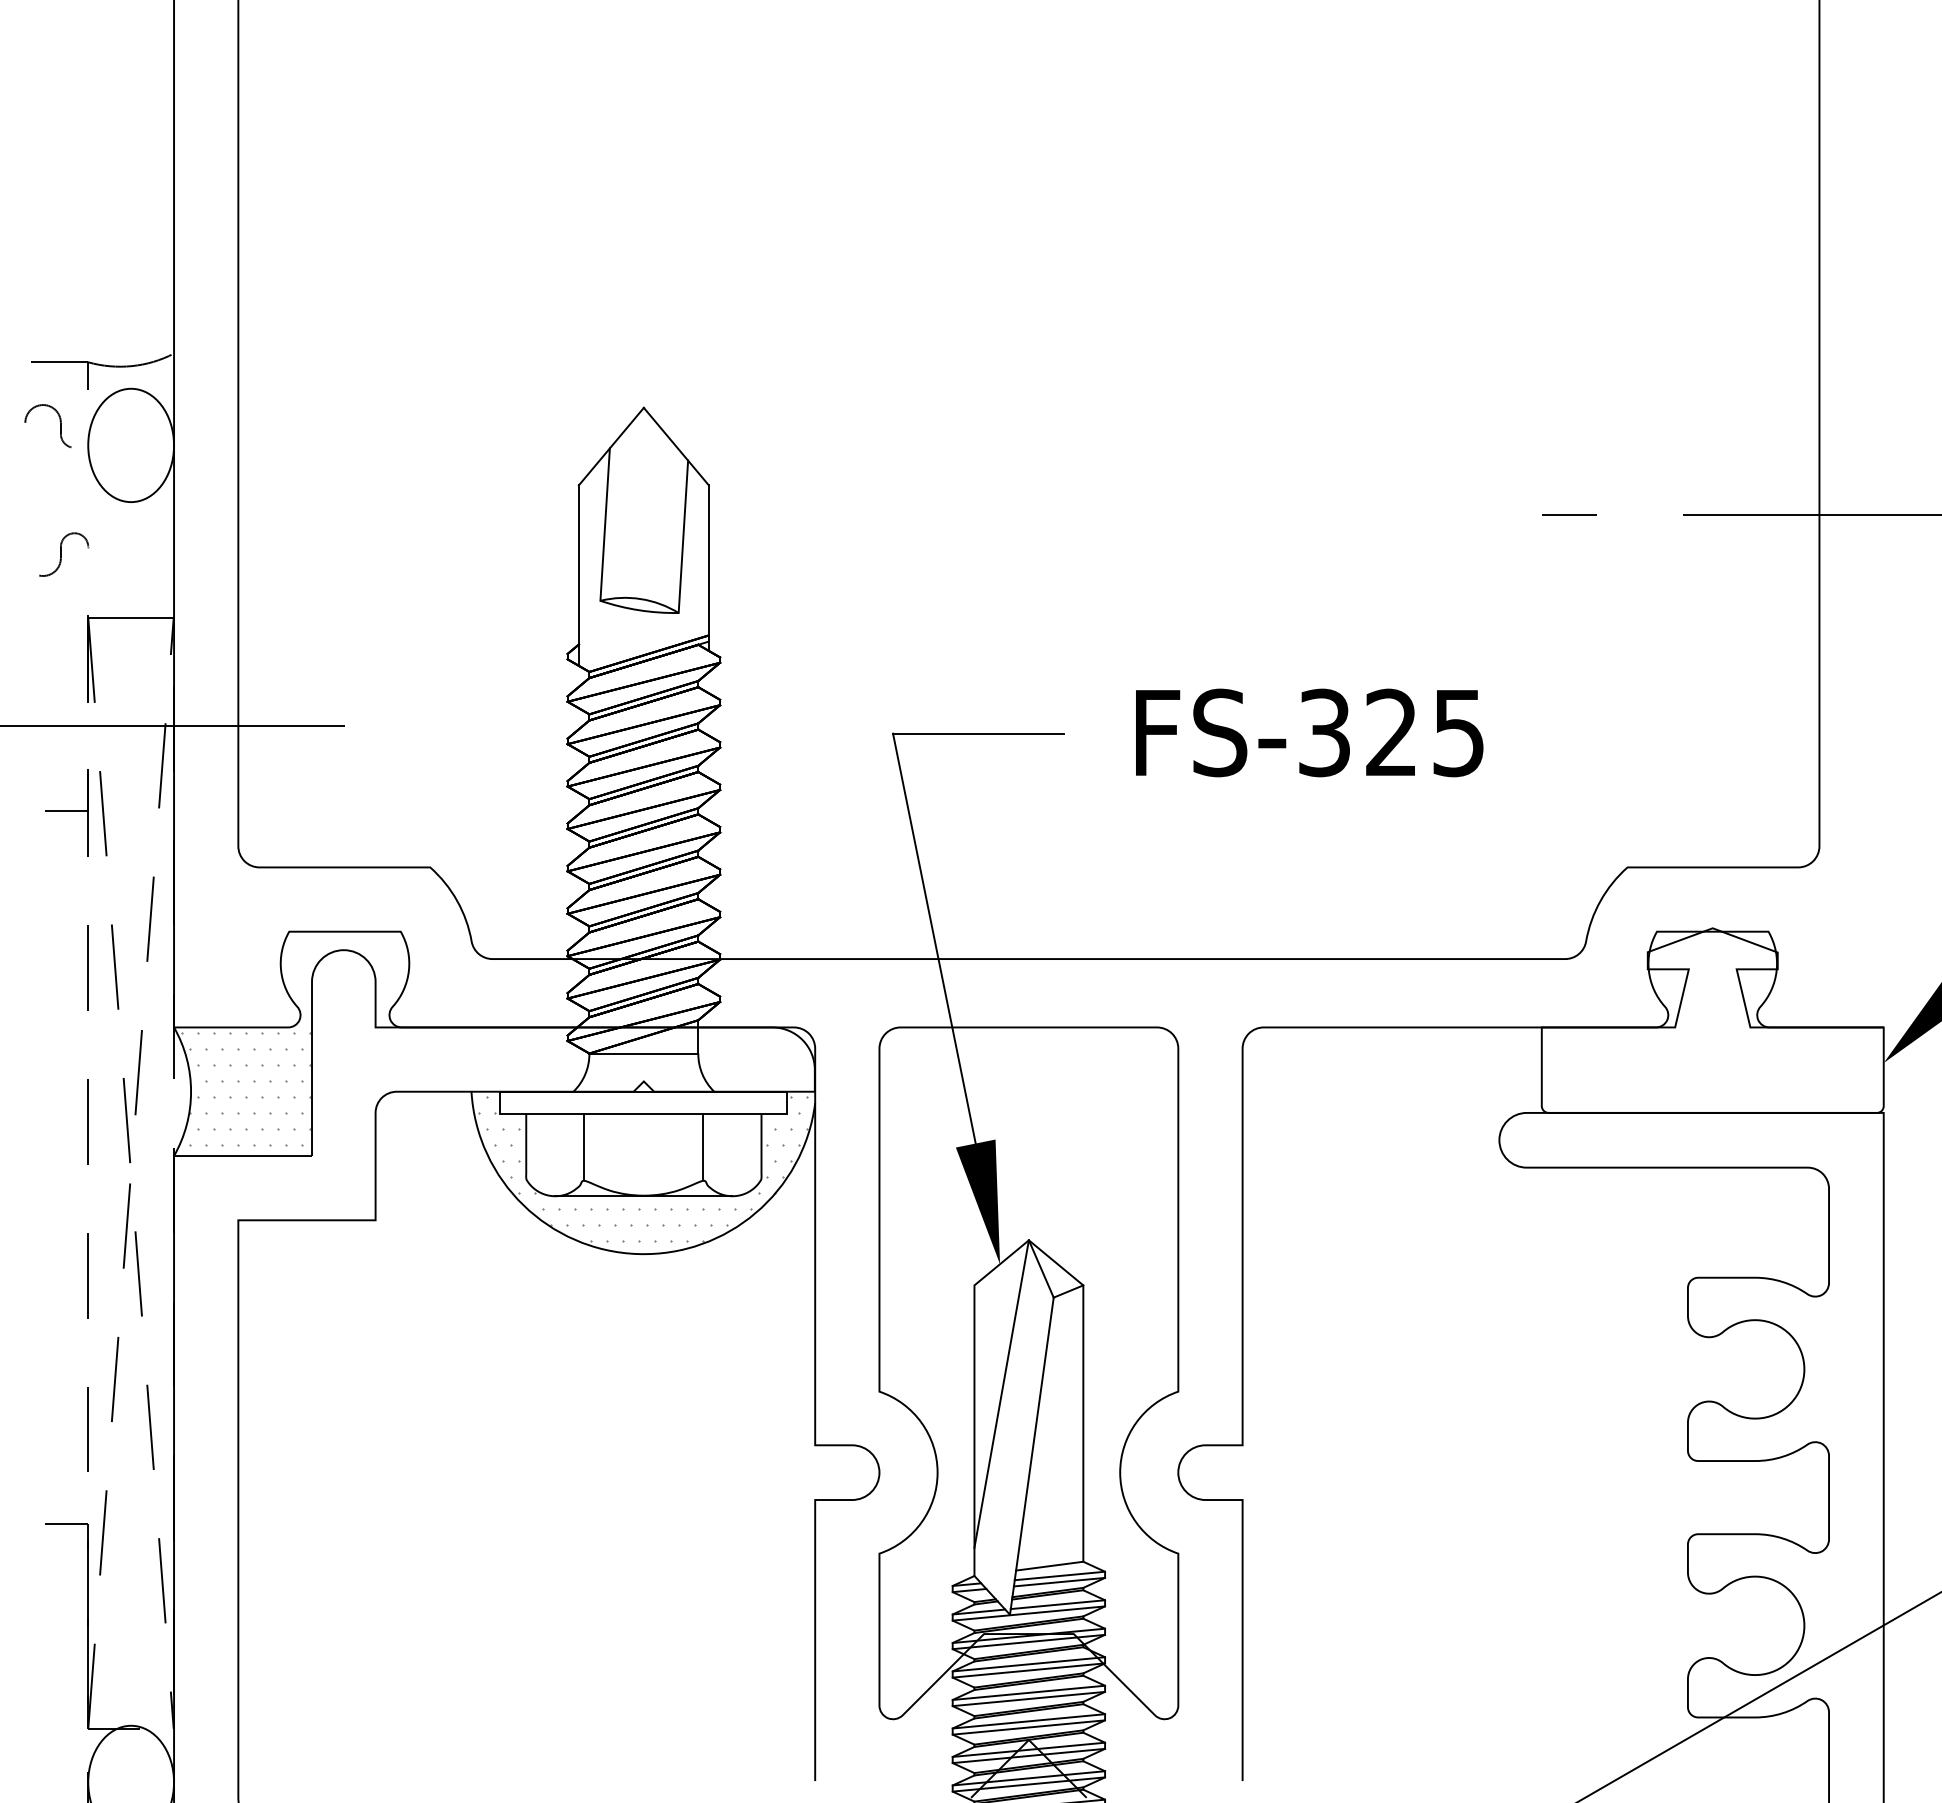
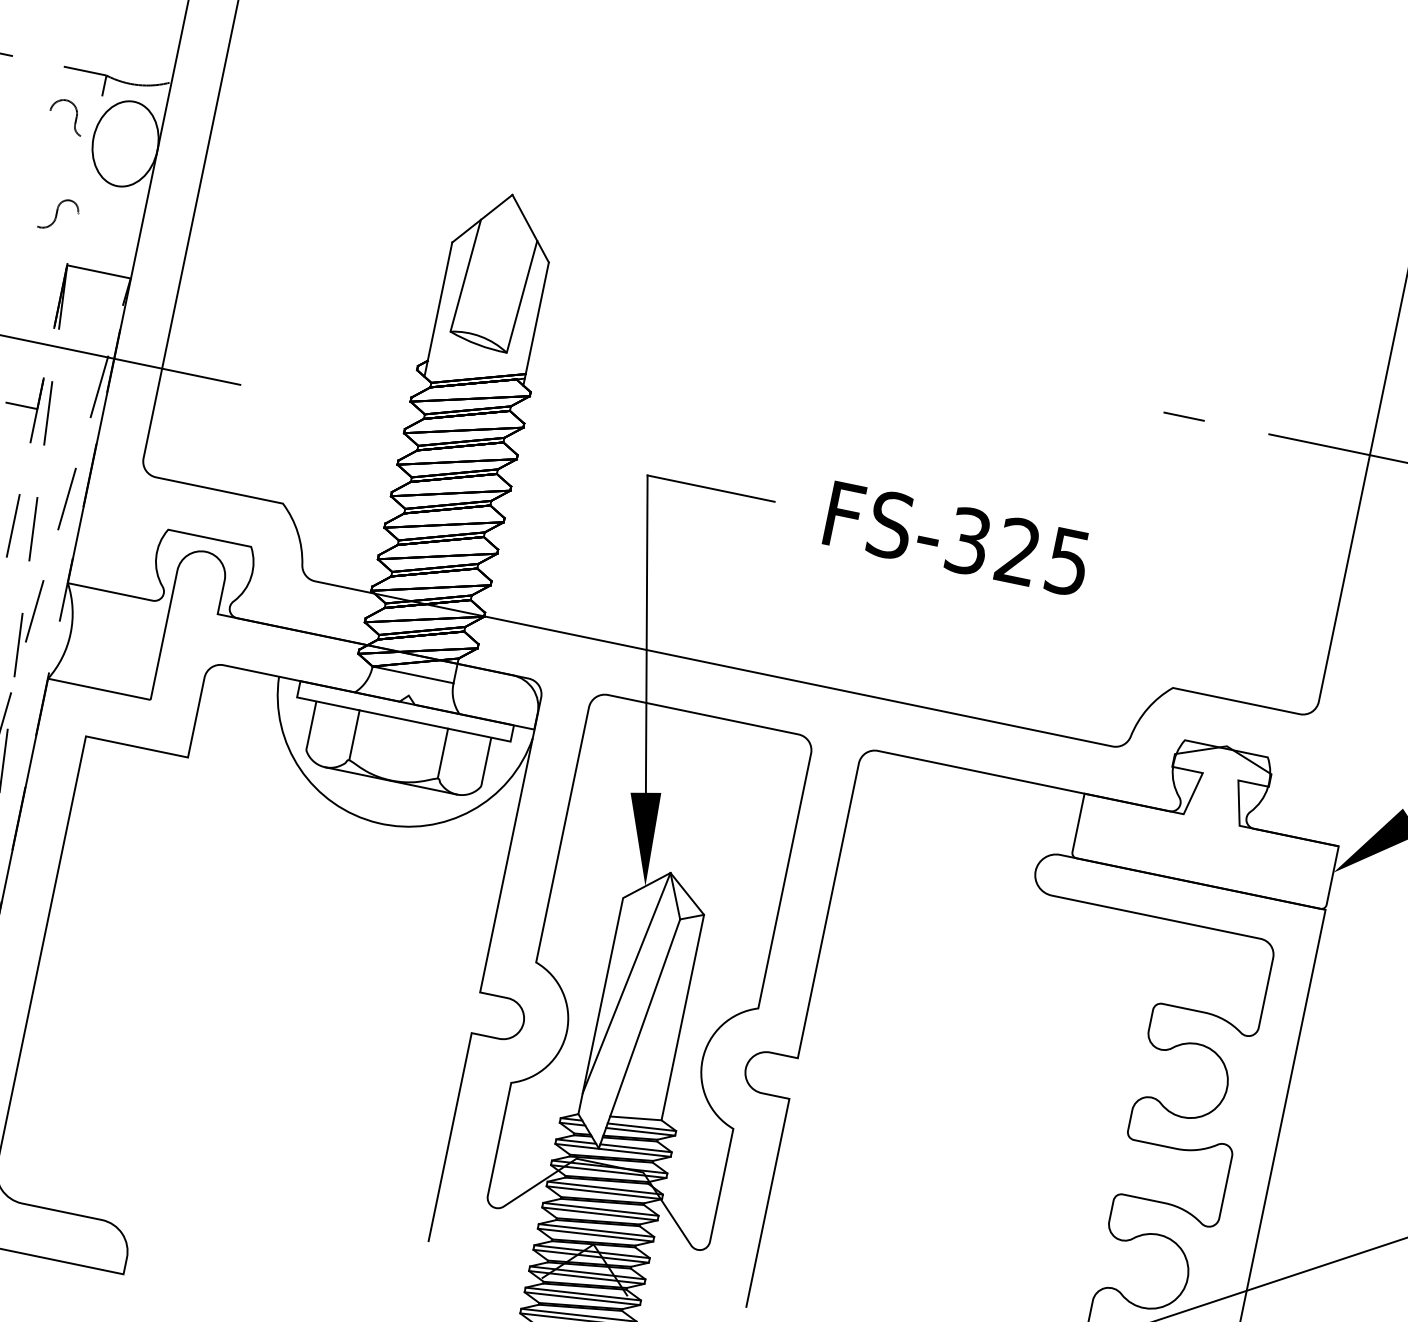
hatch: (246, 1089) -> (112, 640), removed
hatch: (642, 1169) -> (394, 760), removed

